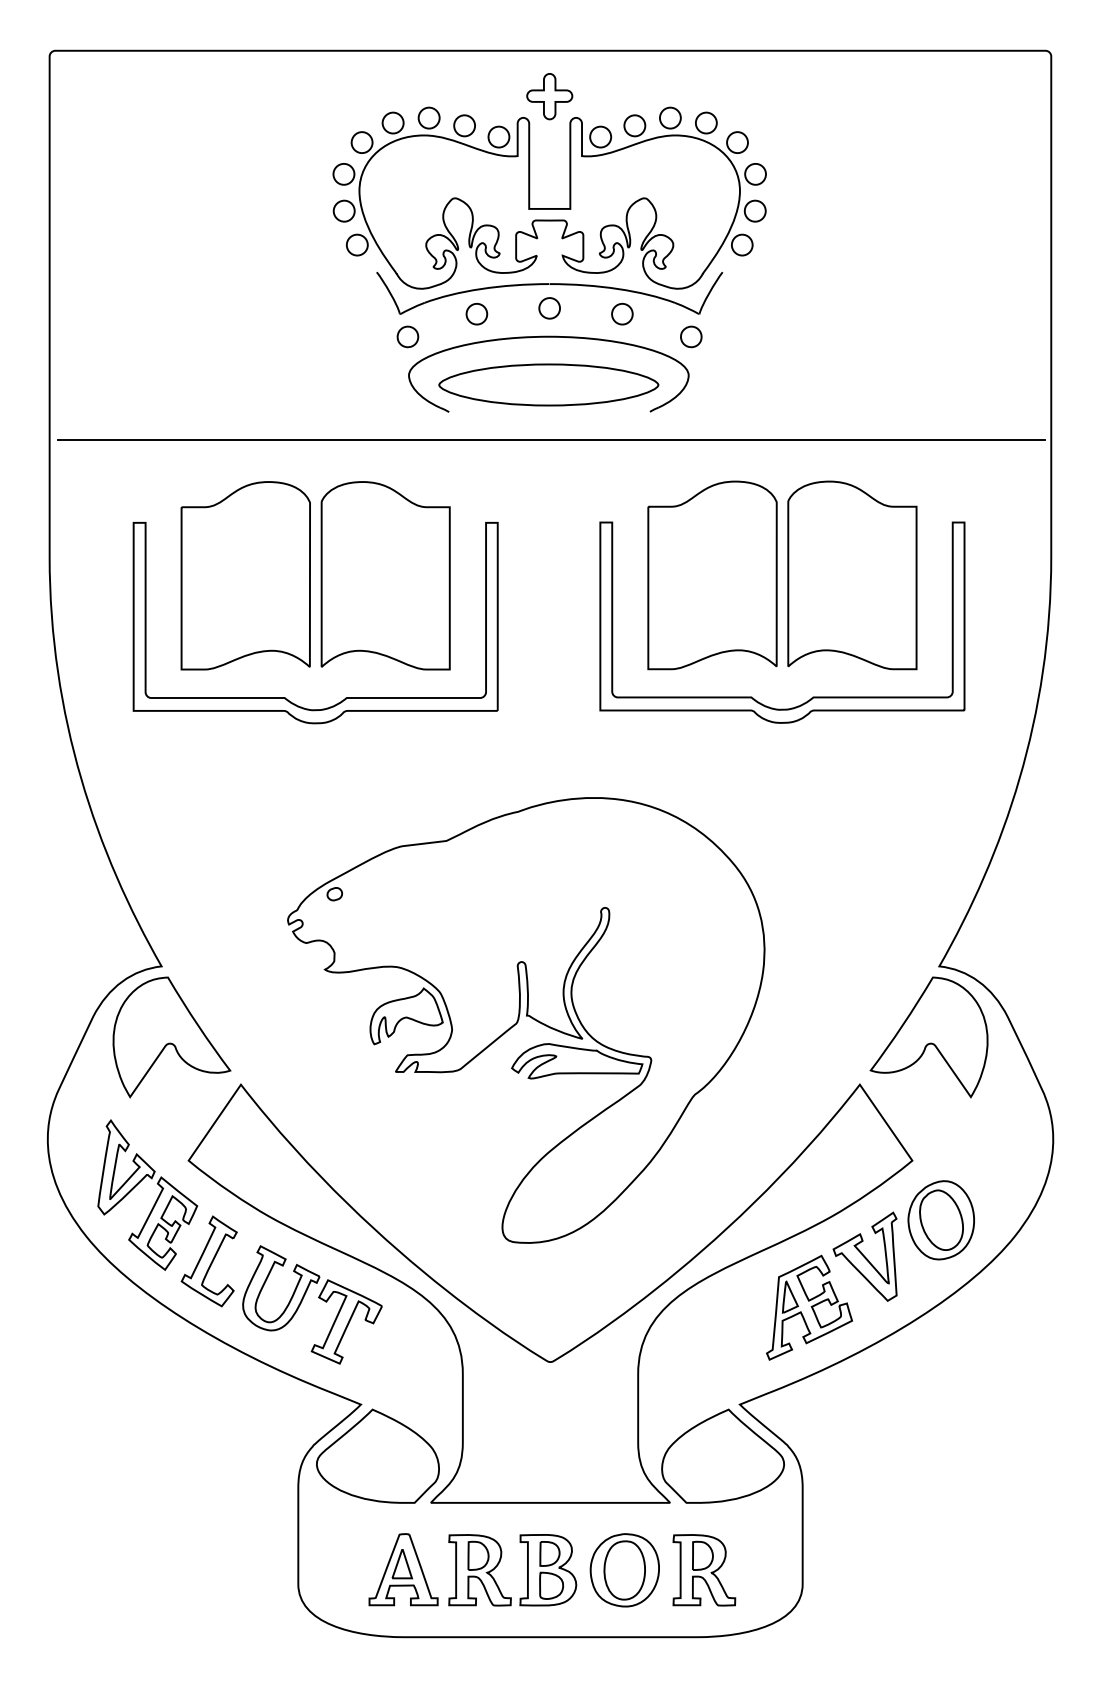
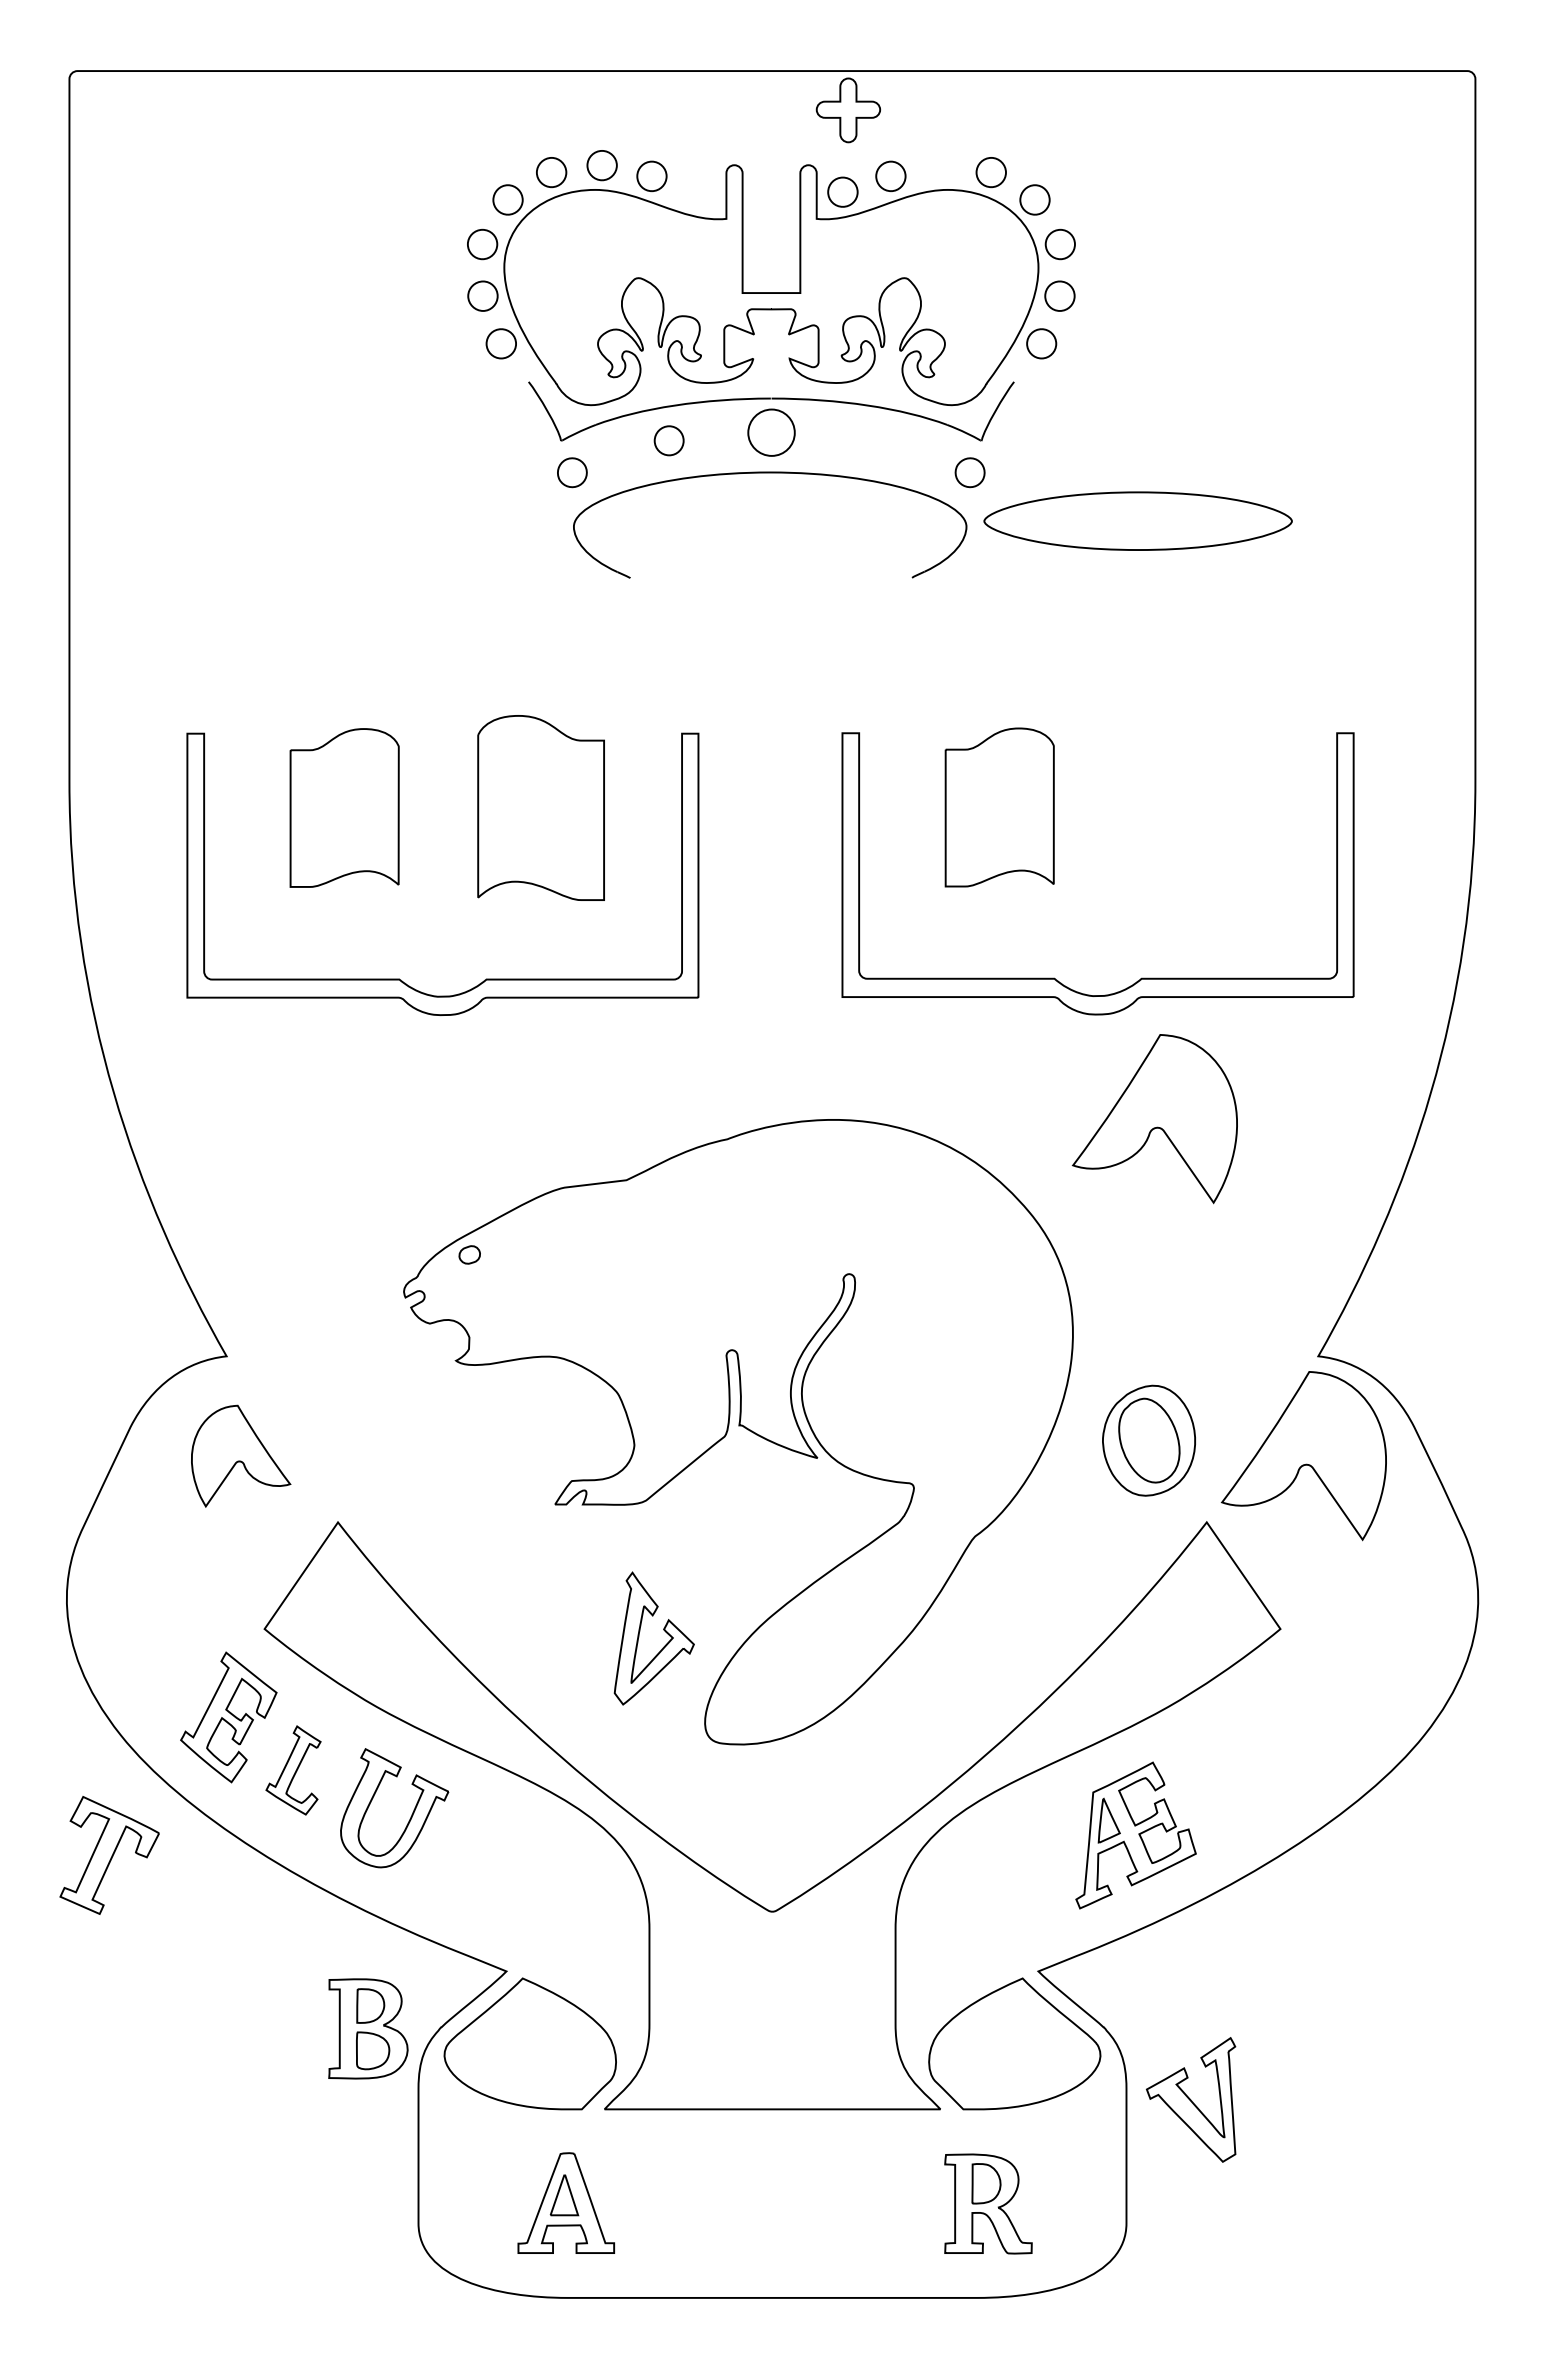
part: (549, 96) -> (847, 110), moved
part: (670, 118) -> (940, 165), removed
part: (498, 136) -> (699, 191), removed
part: (549, 308) -> (770, 432), size x1.6
part: (622, 313) -> (873, 440), removed
part: (548, 384) -> (1137, 520), moved
line: (551, 440) -> (774, 617), removed
part: (245, 575) -> (344, 807), size x0.6
part: (385, 575) -> (540, 807), size x0.7
part: (712, 575) -> (999, 807), size x0.6
part: (852, 575) -> (1196, 807), removed
part: (822, 797) -> (1154, 1119), added
part: (406, 1016) -> (570, 1426), removed
part: (171, 1037) -> (240, 1456), size x0.6
part: (576, 1061) -> (809, 1489), removed
part: (132, 1173) -> (662, 1647), moved
part: (940, 1220) -> (1148, 1440), moved
part: (864, 1256) -> (1190, 2099), moved
part: (209, 1261) -> (293, 1770), size x0.7
part: (346, 1322) -> (109, 1855), moved
part: (479, 1569) -> (673, 2203), removed
part: (548, 1569) -> (368, 2028), moved
part: (624, 1569) -> (876, 2203), removed

